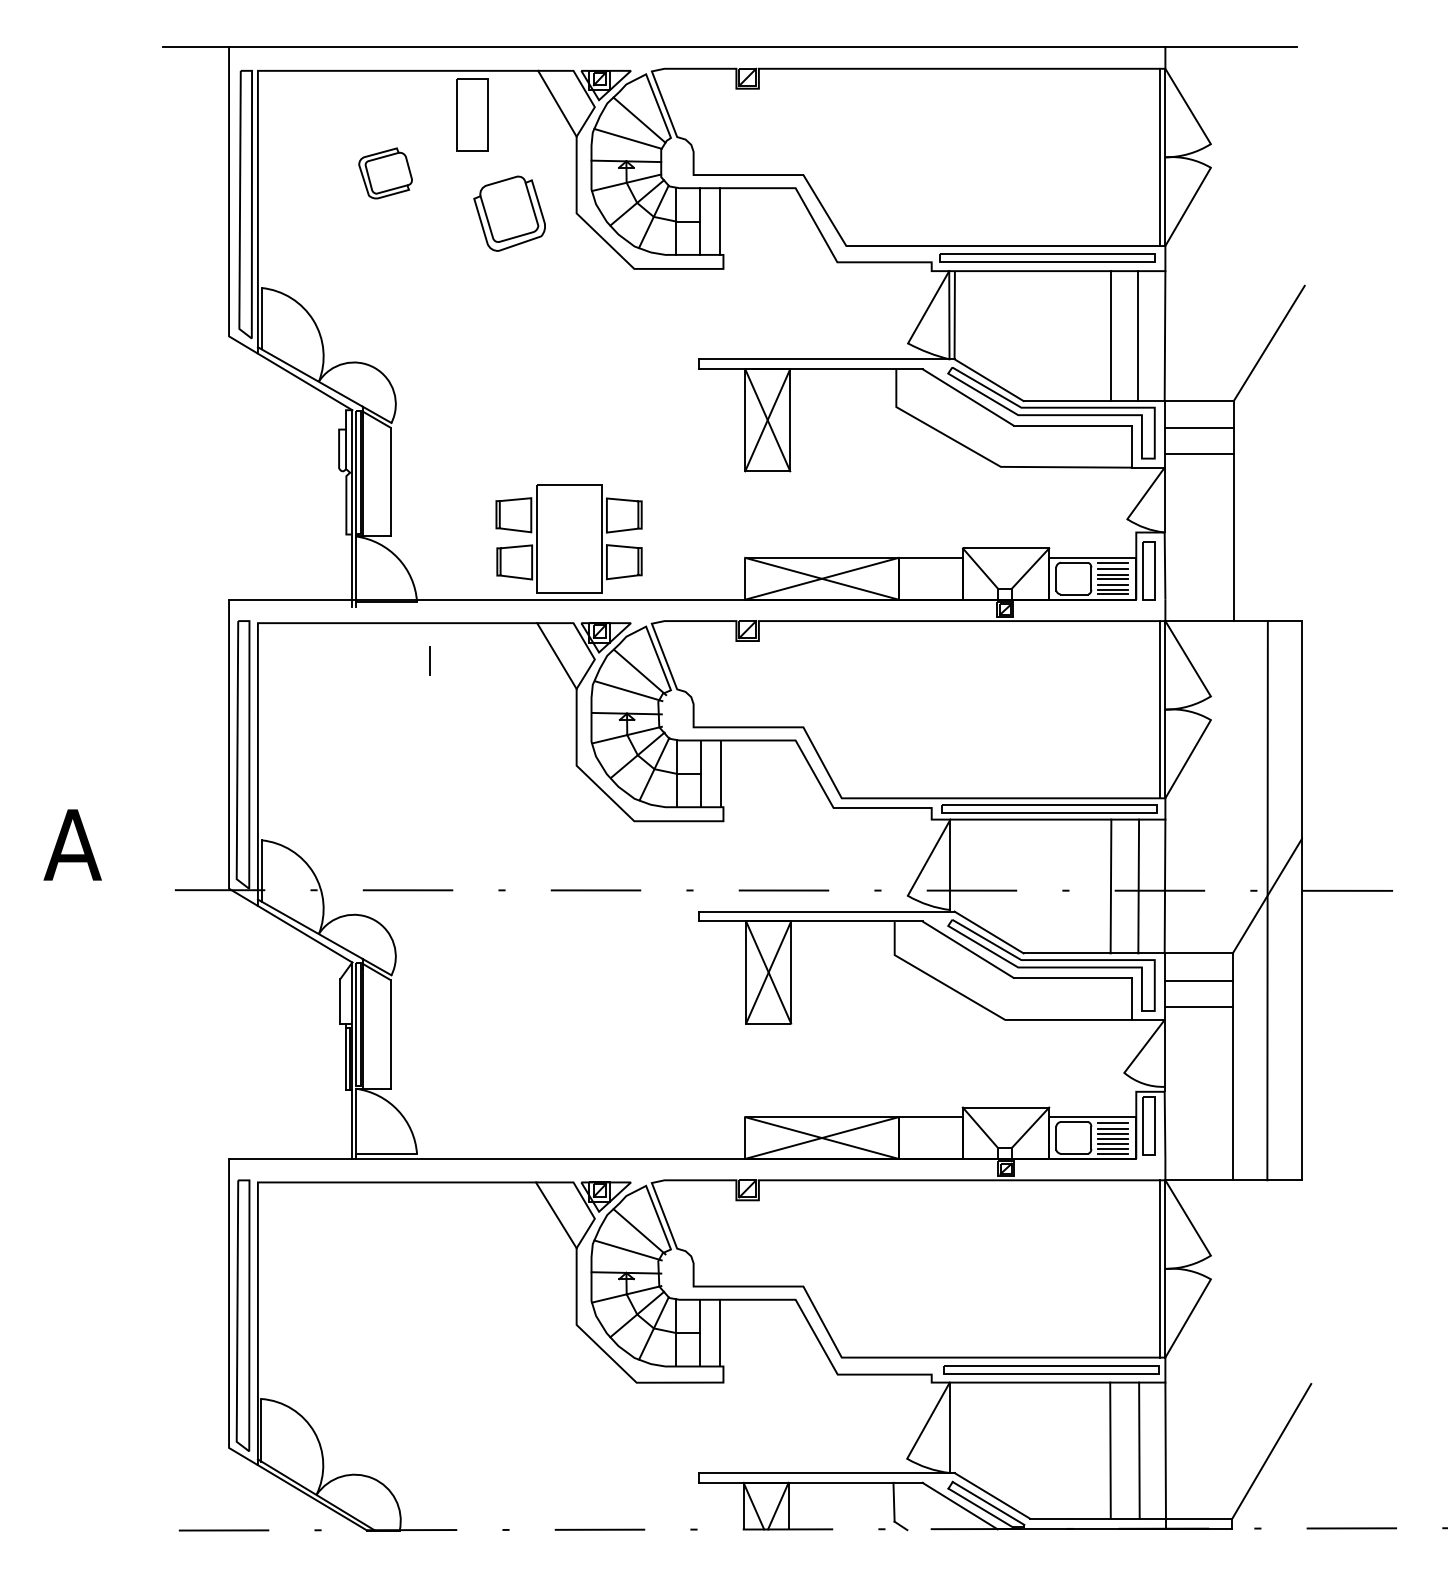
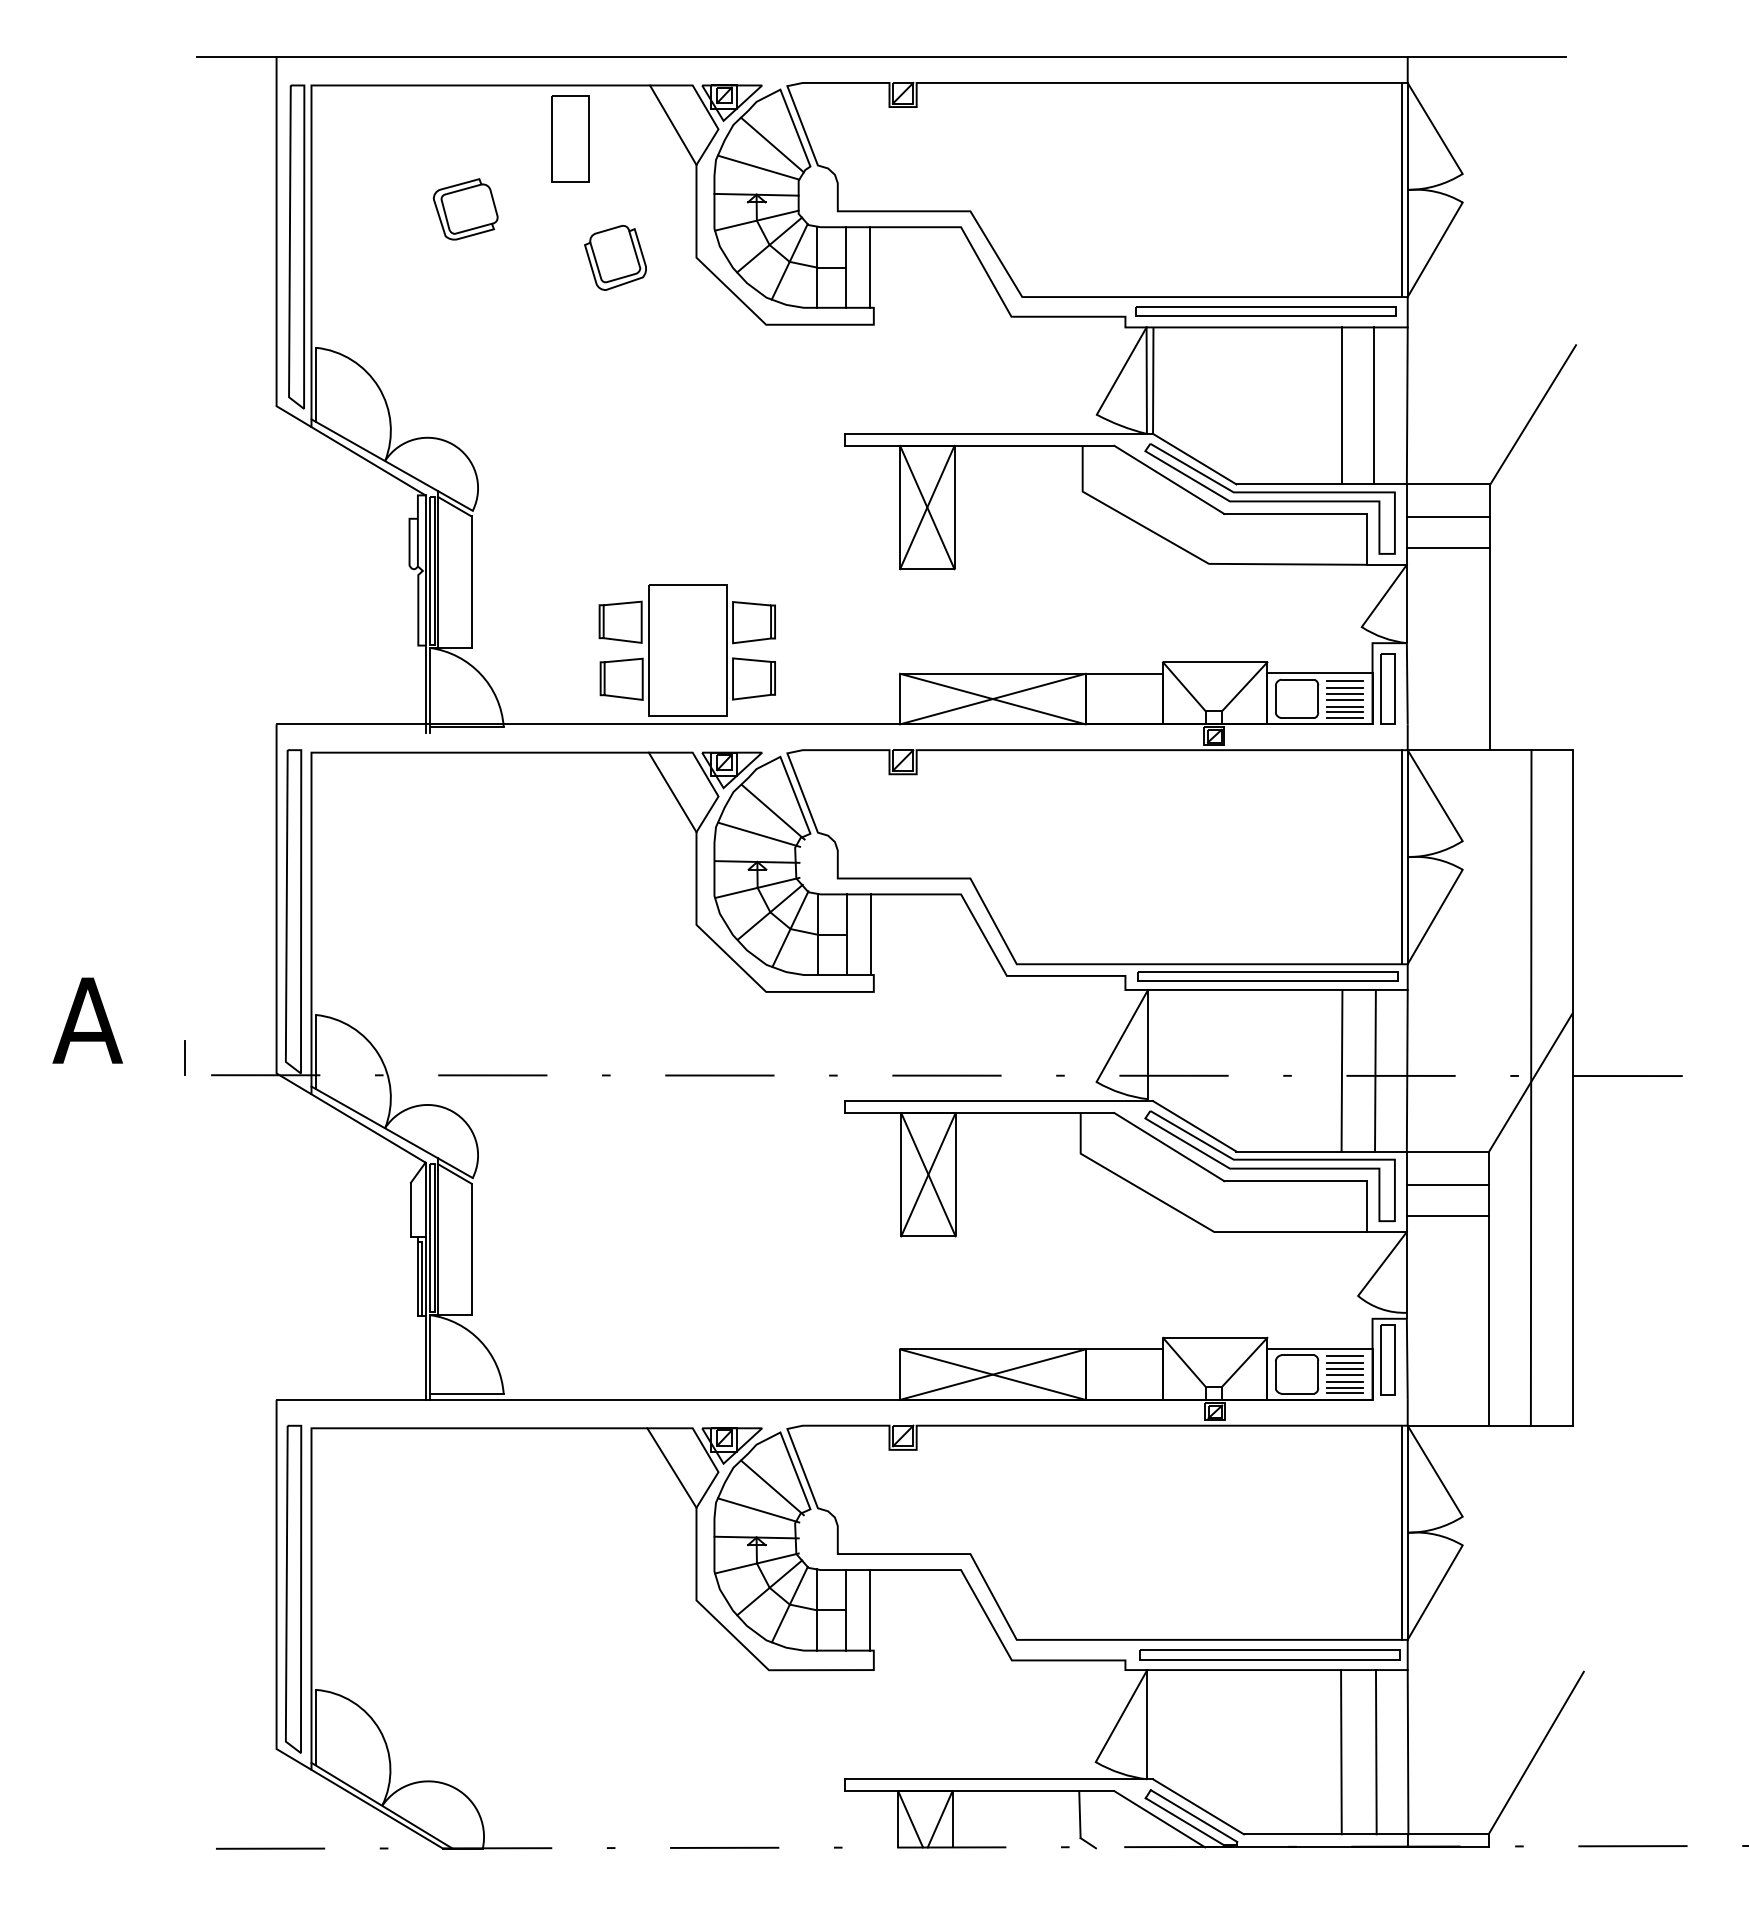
part: (509, 213) -> (615, 257), size x0.71
line: (429, 660) -> (184, 1057), moved

